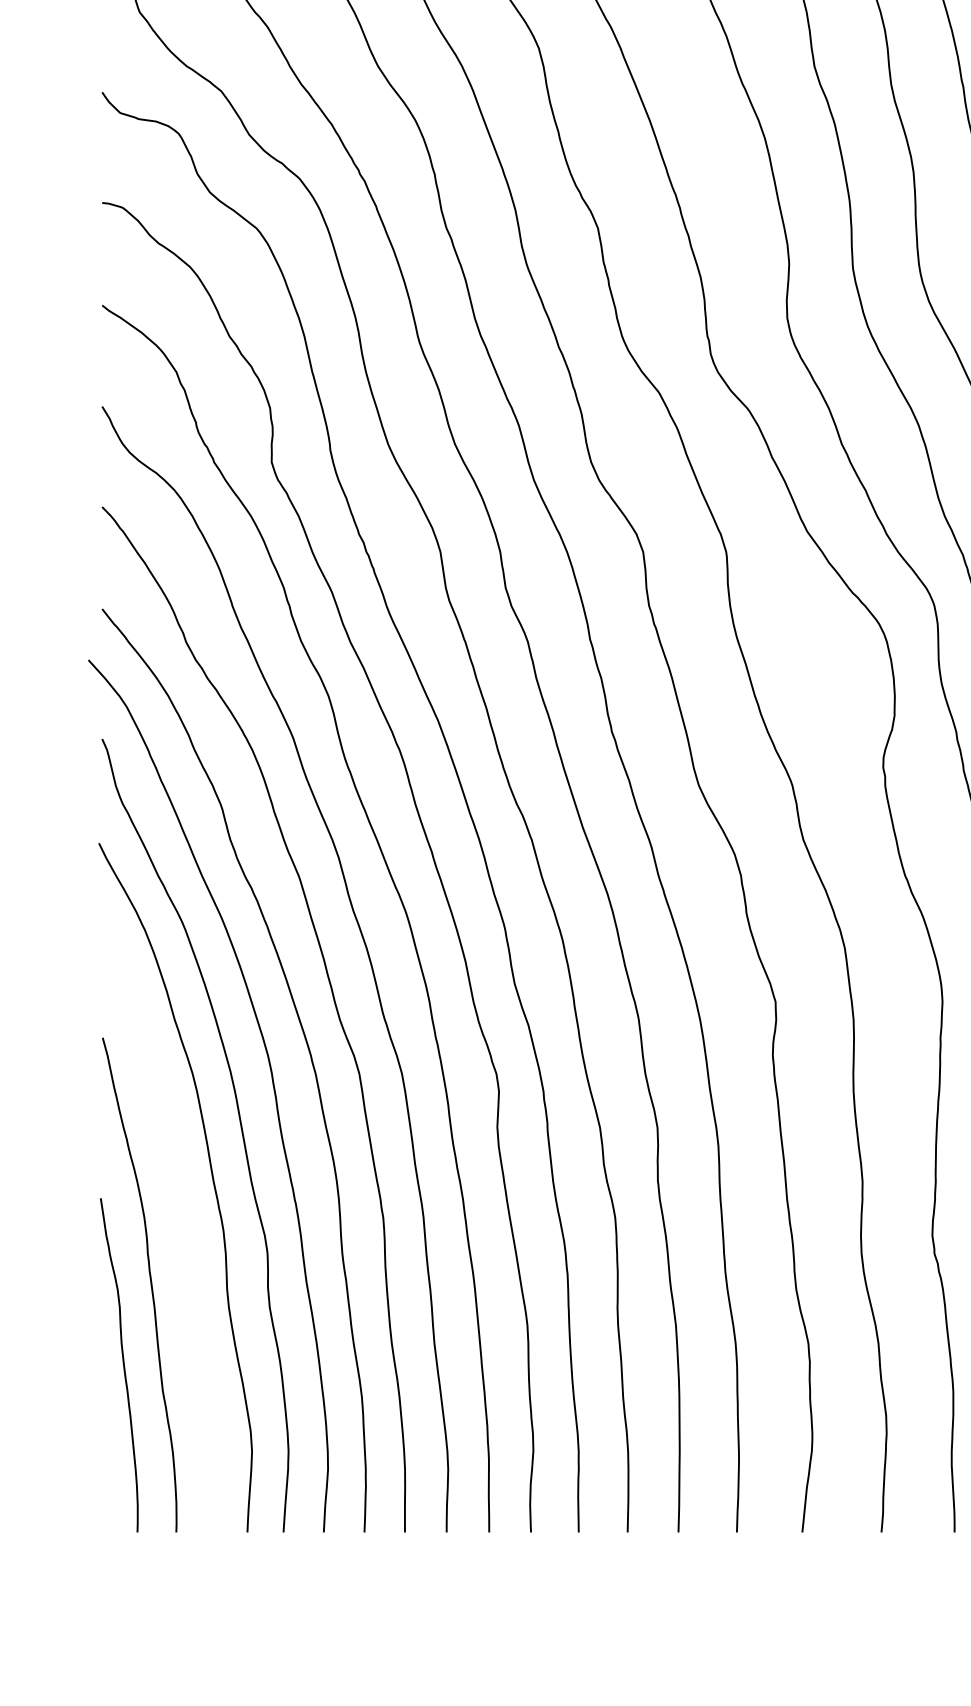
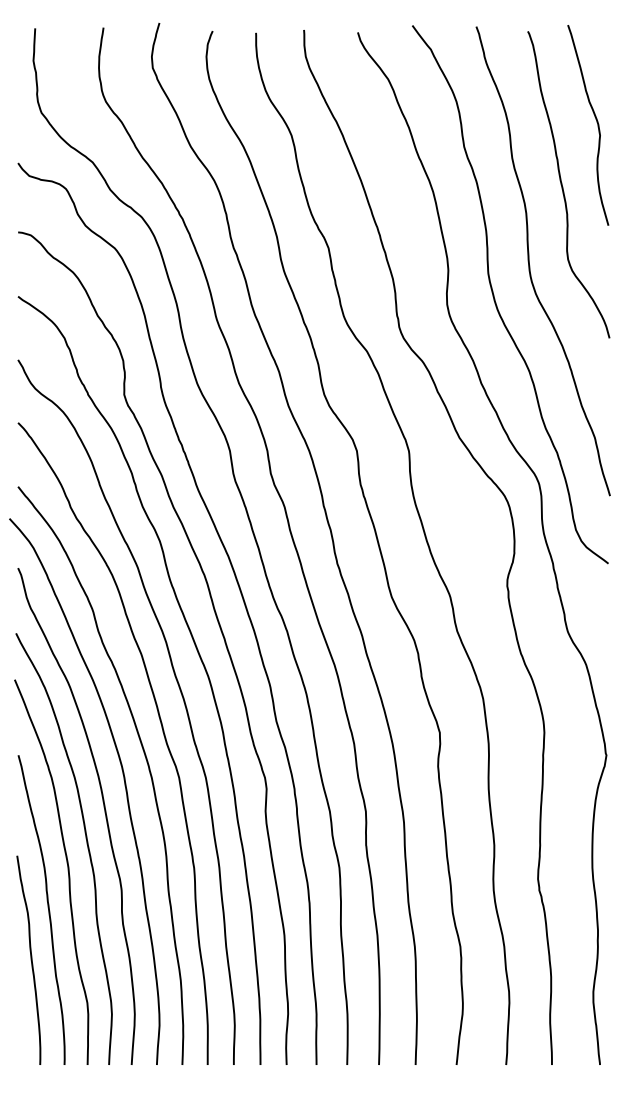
curve: (181, 1223) -> (67, 871), added

